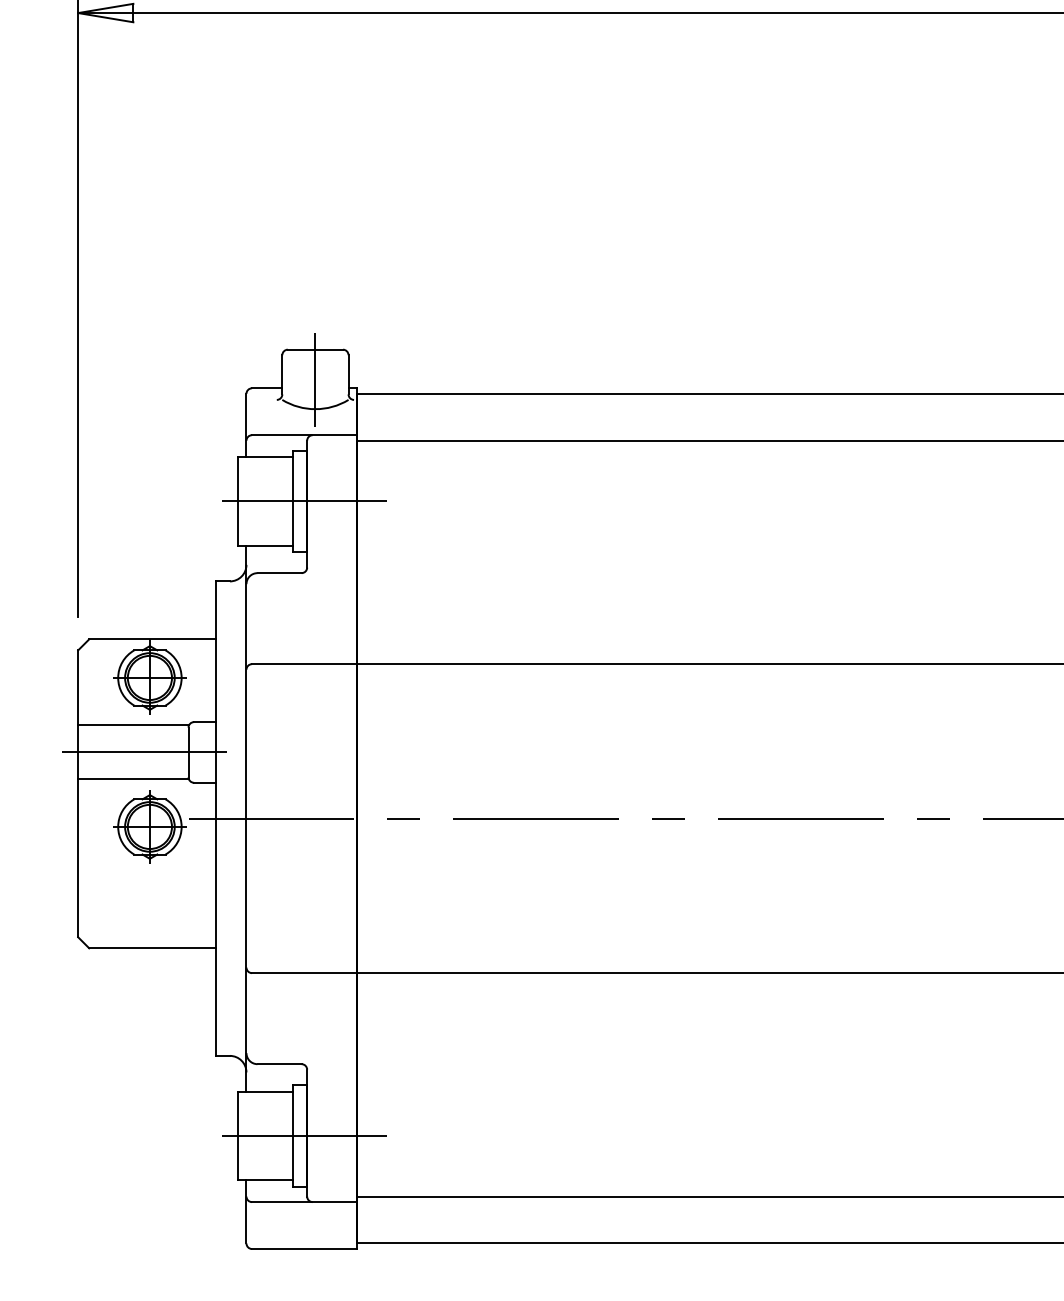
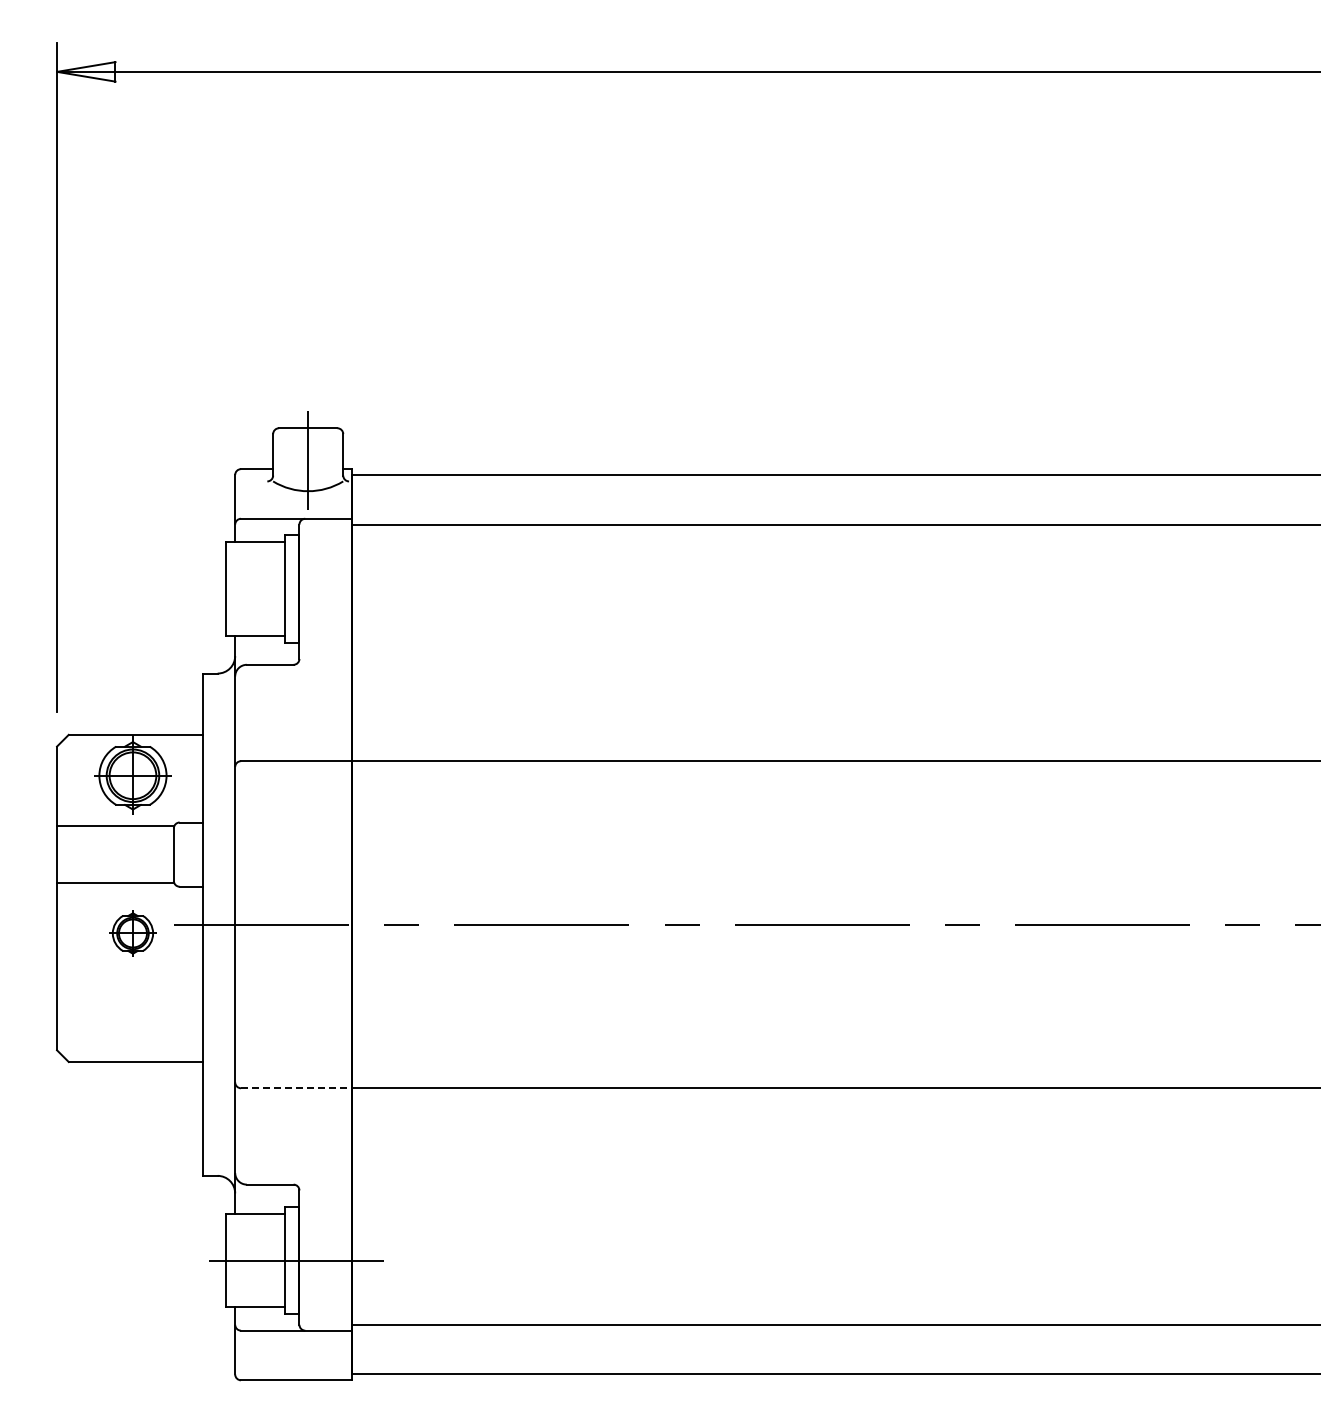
line: (307, 501) -> (299, 588), removed
line: (140, 752) -> (122, 854), removed
part: (149, 826) -> (132, 933), size x0.6
line: (305, 973) -> (297, 1088), solid -> dashed

